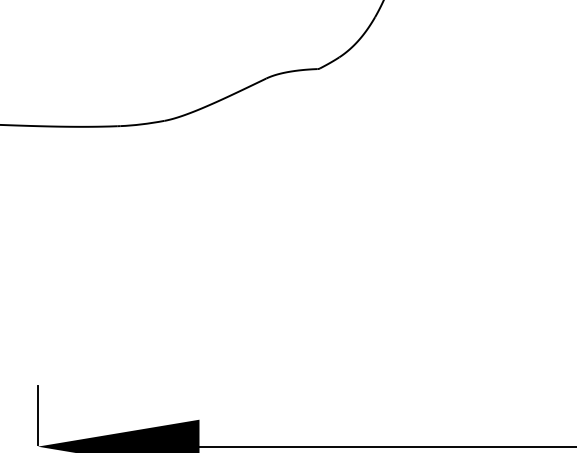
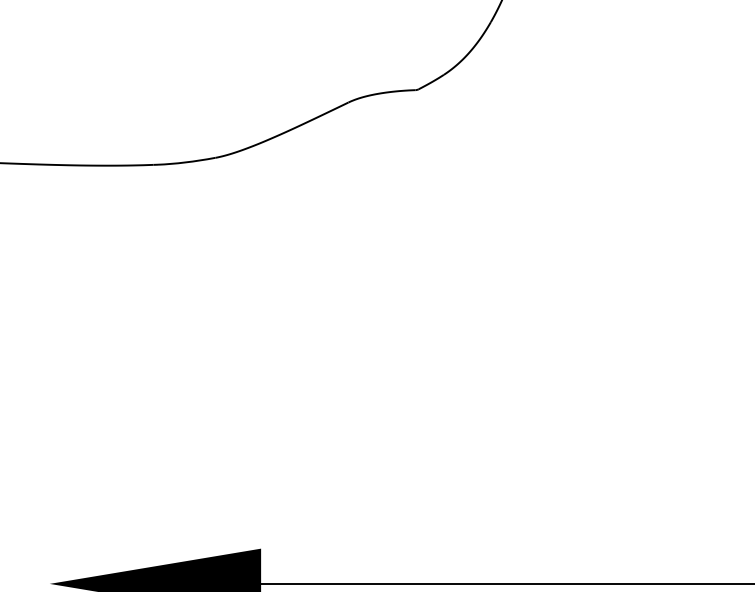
line: (37, 415) -> (49, 543), removed

